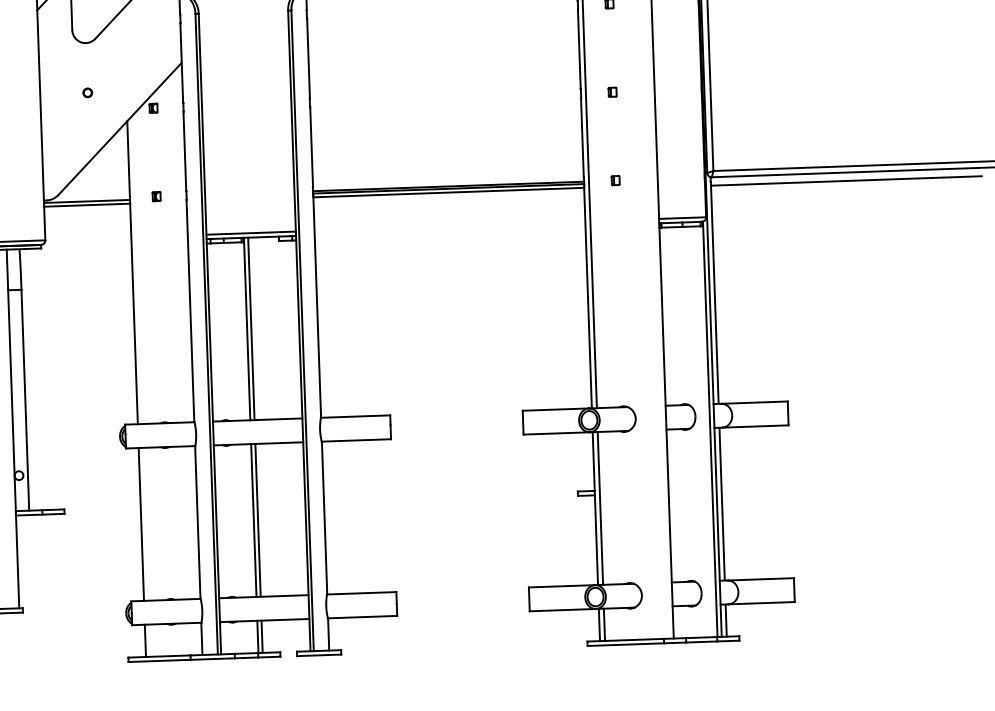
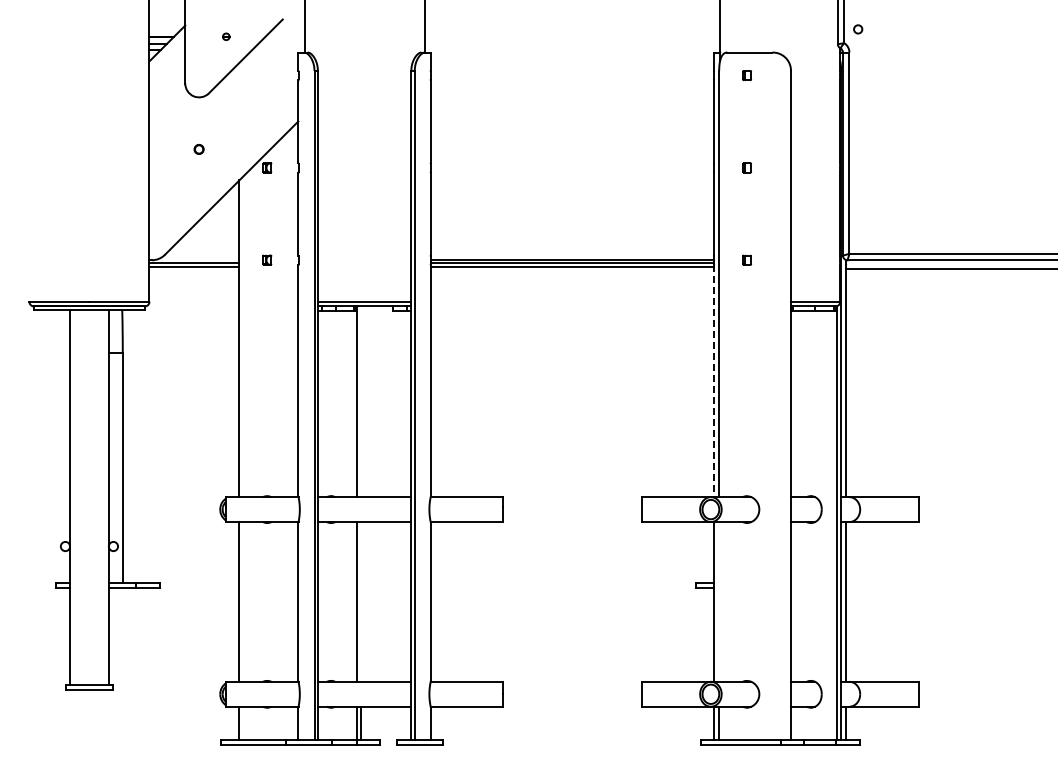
line: (587, 296) -> (713, 380), solid -> dashed
line: (251, 328) -> (361, 401), removed
line: (600, 508) -> (719, 601), removed
line: (258, 519) -> (361, 601), removed

